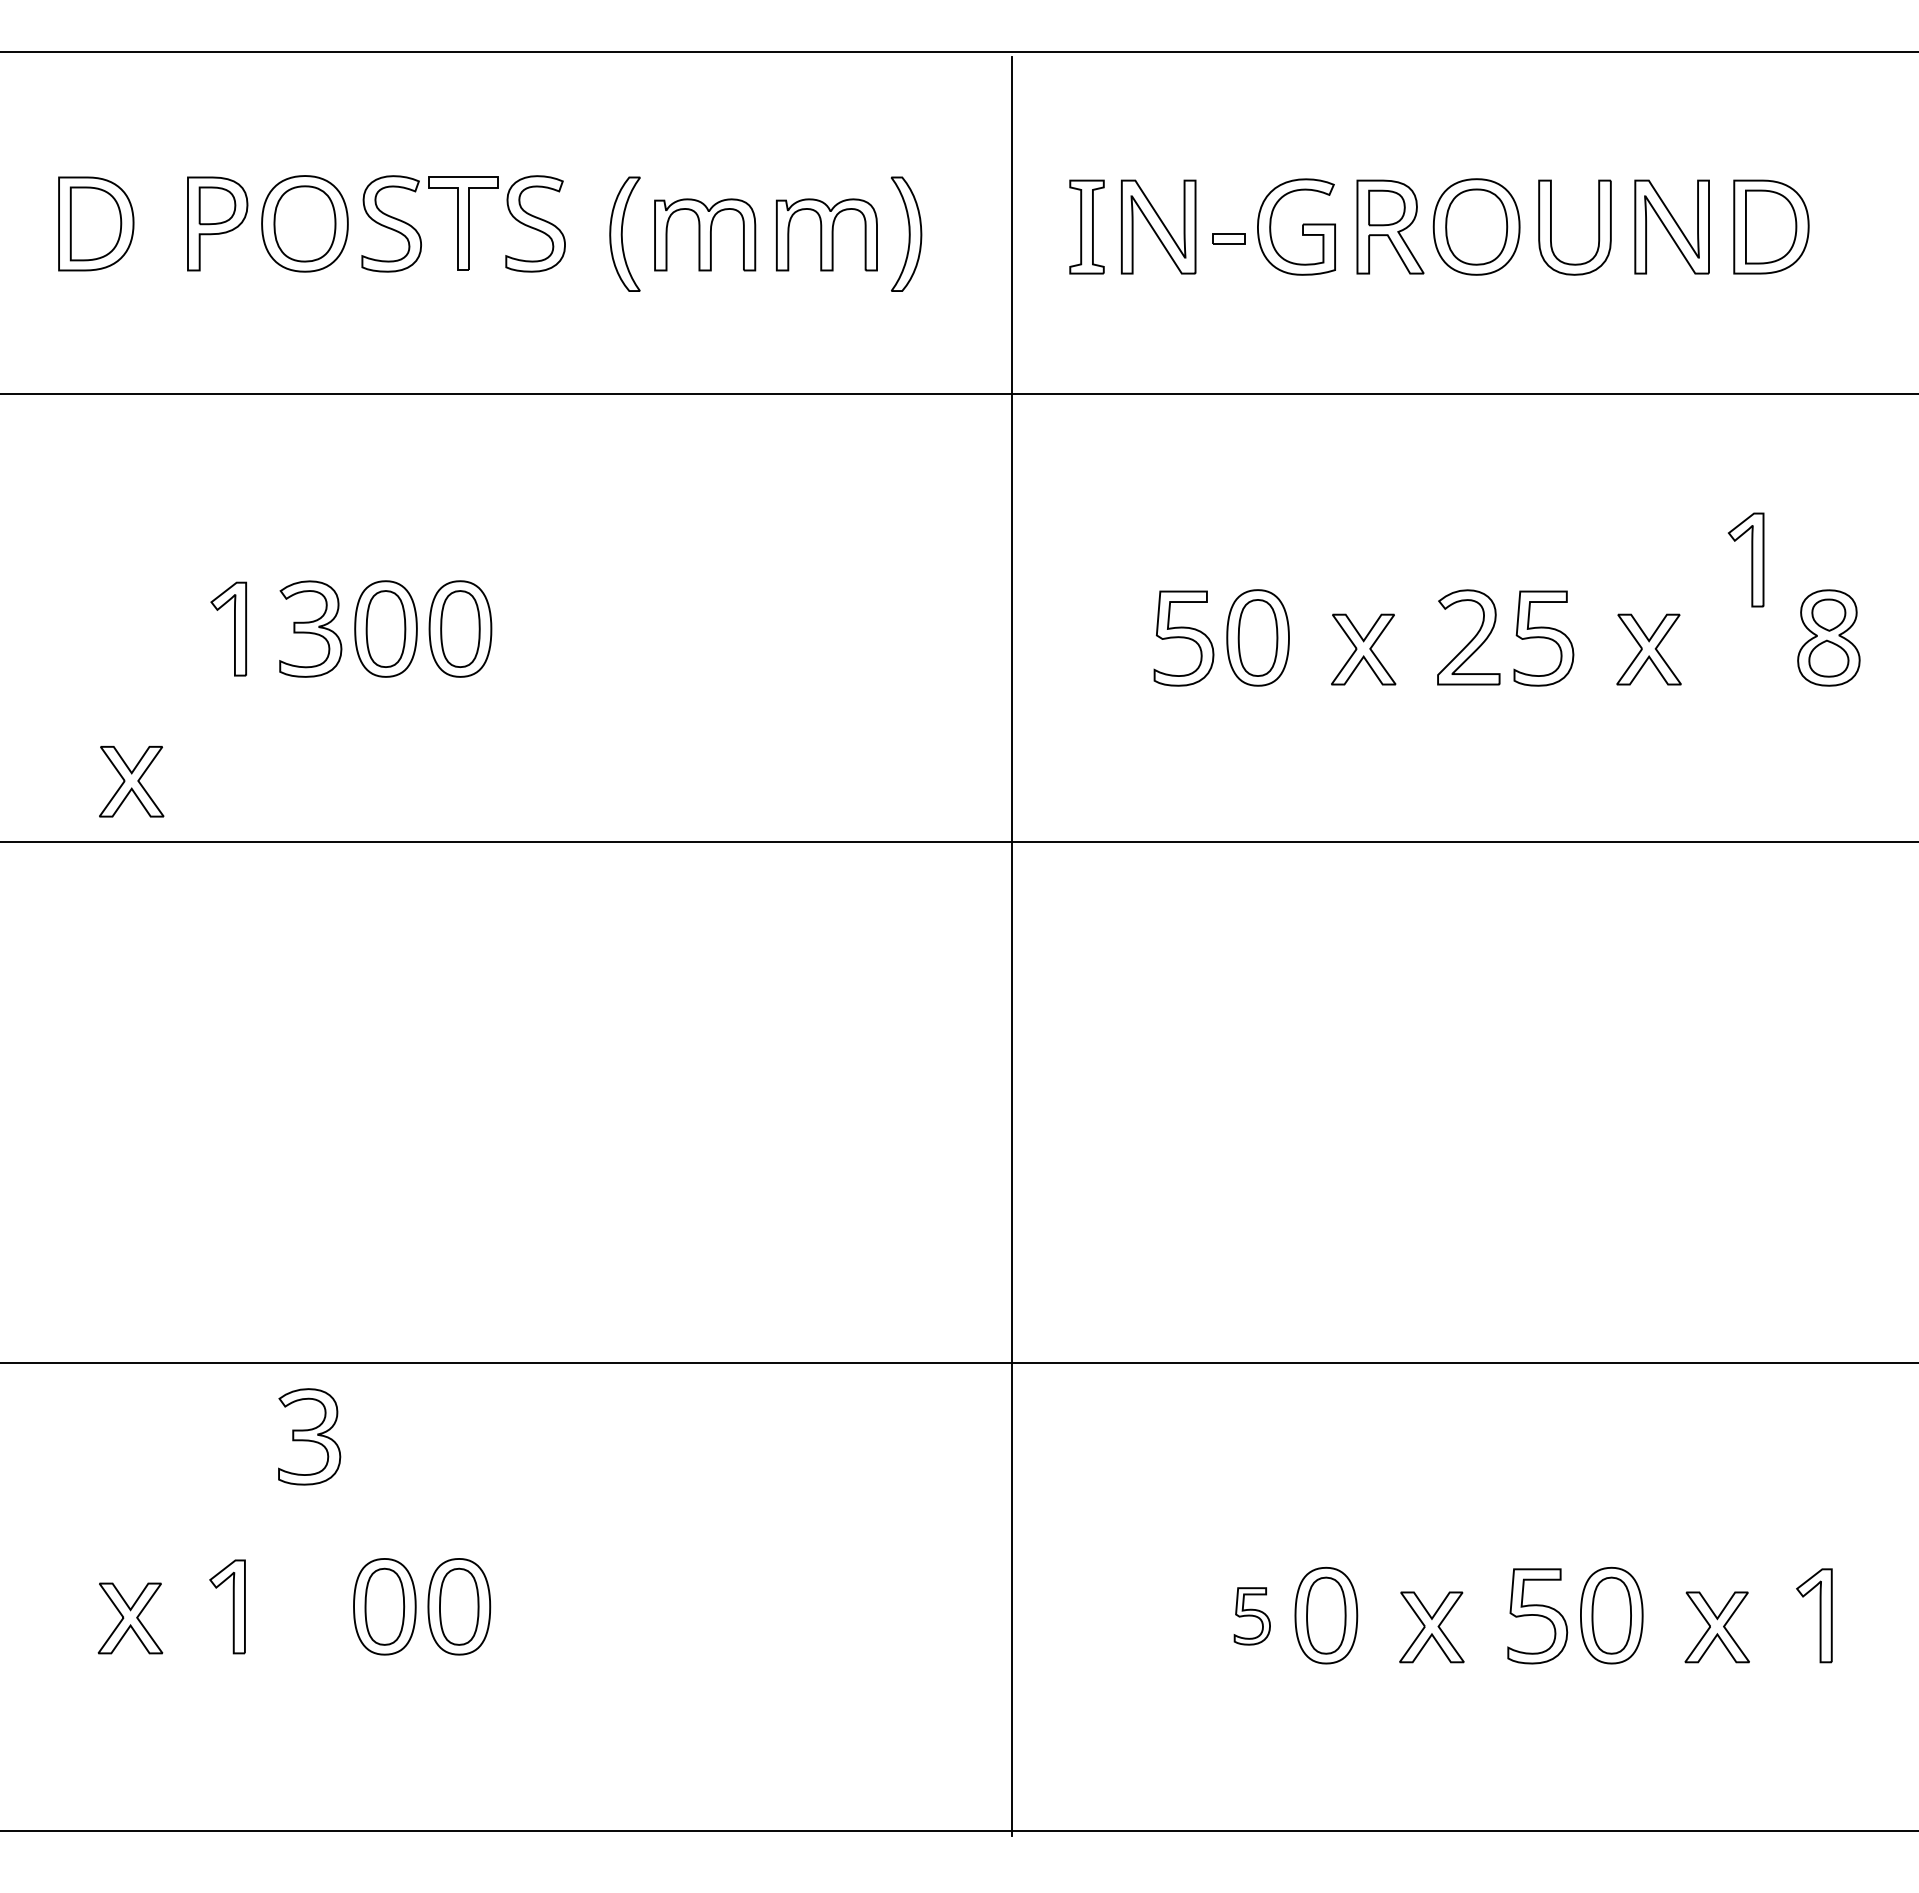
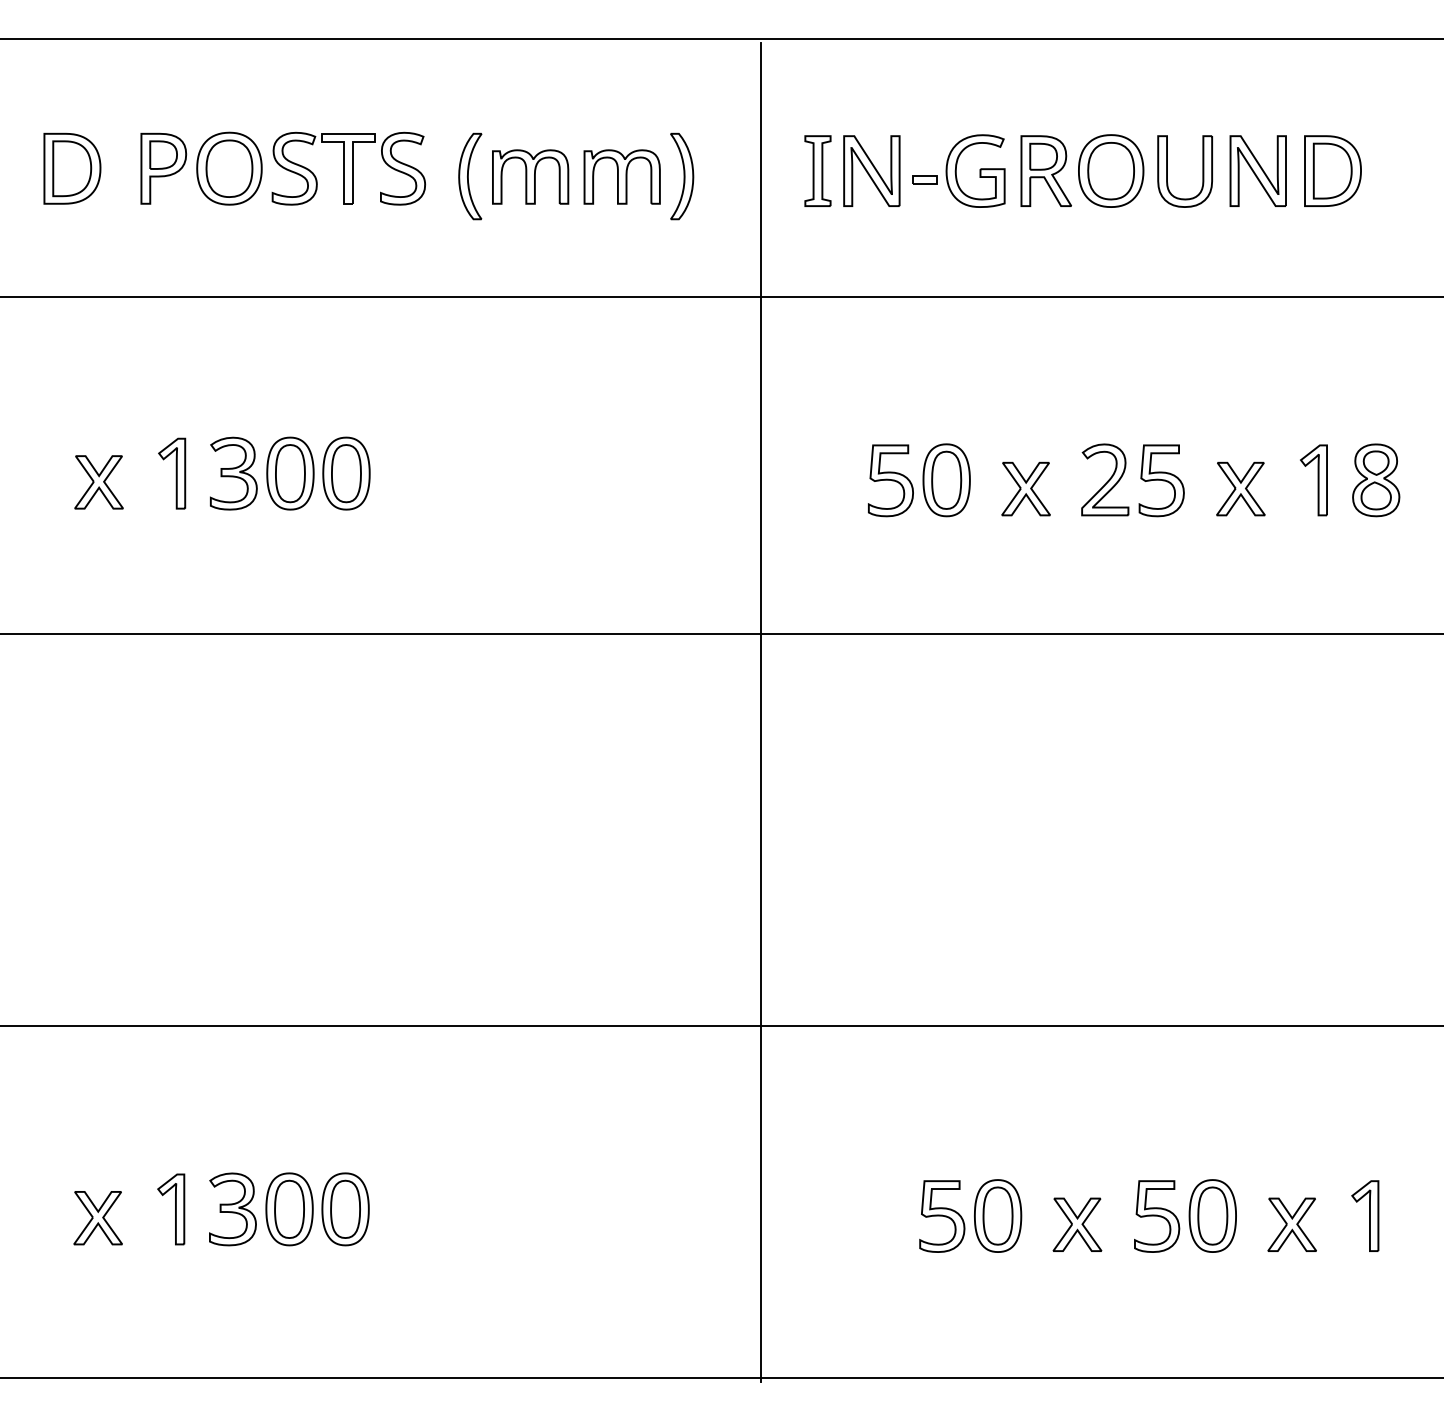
part: (1746, 559) -> (1314, 479), moved
part: (131, 781) -> (98, 482), moved
part: (309, 1436) -> (232, 1209), moved
part: (1252, 1616) -> (942, 1216), size x1.67

